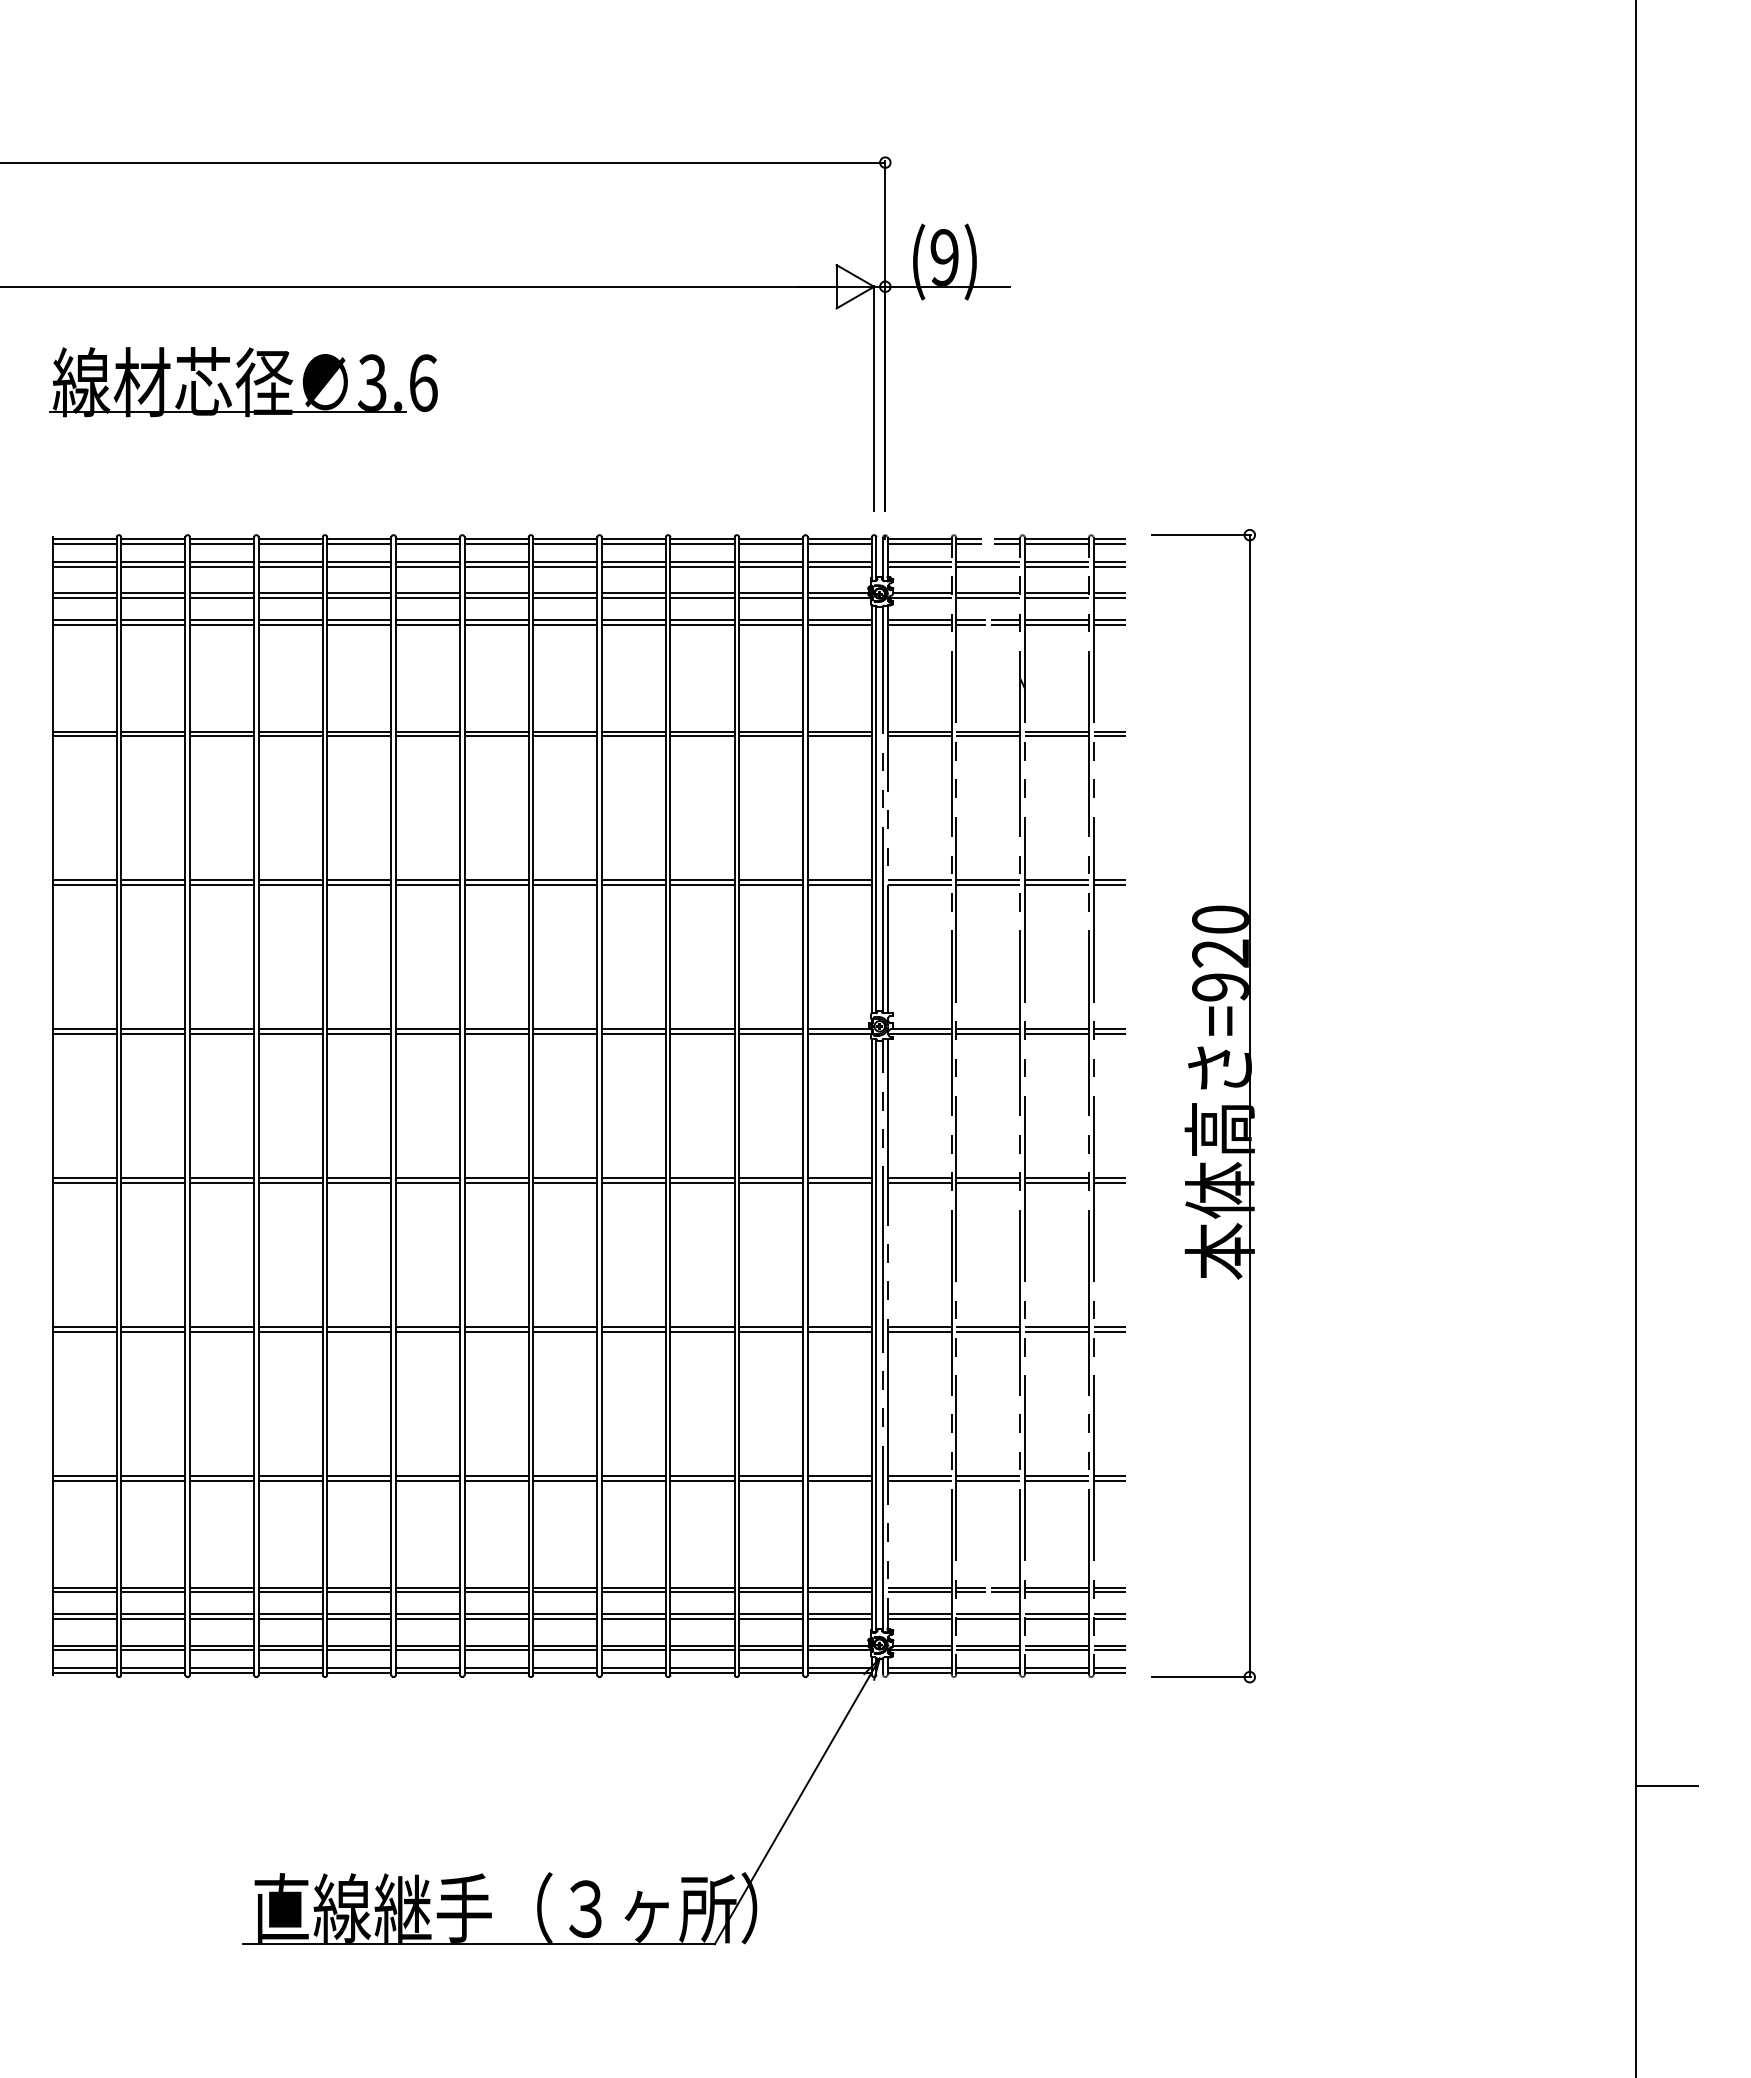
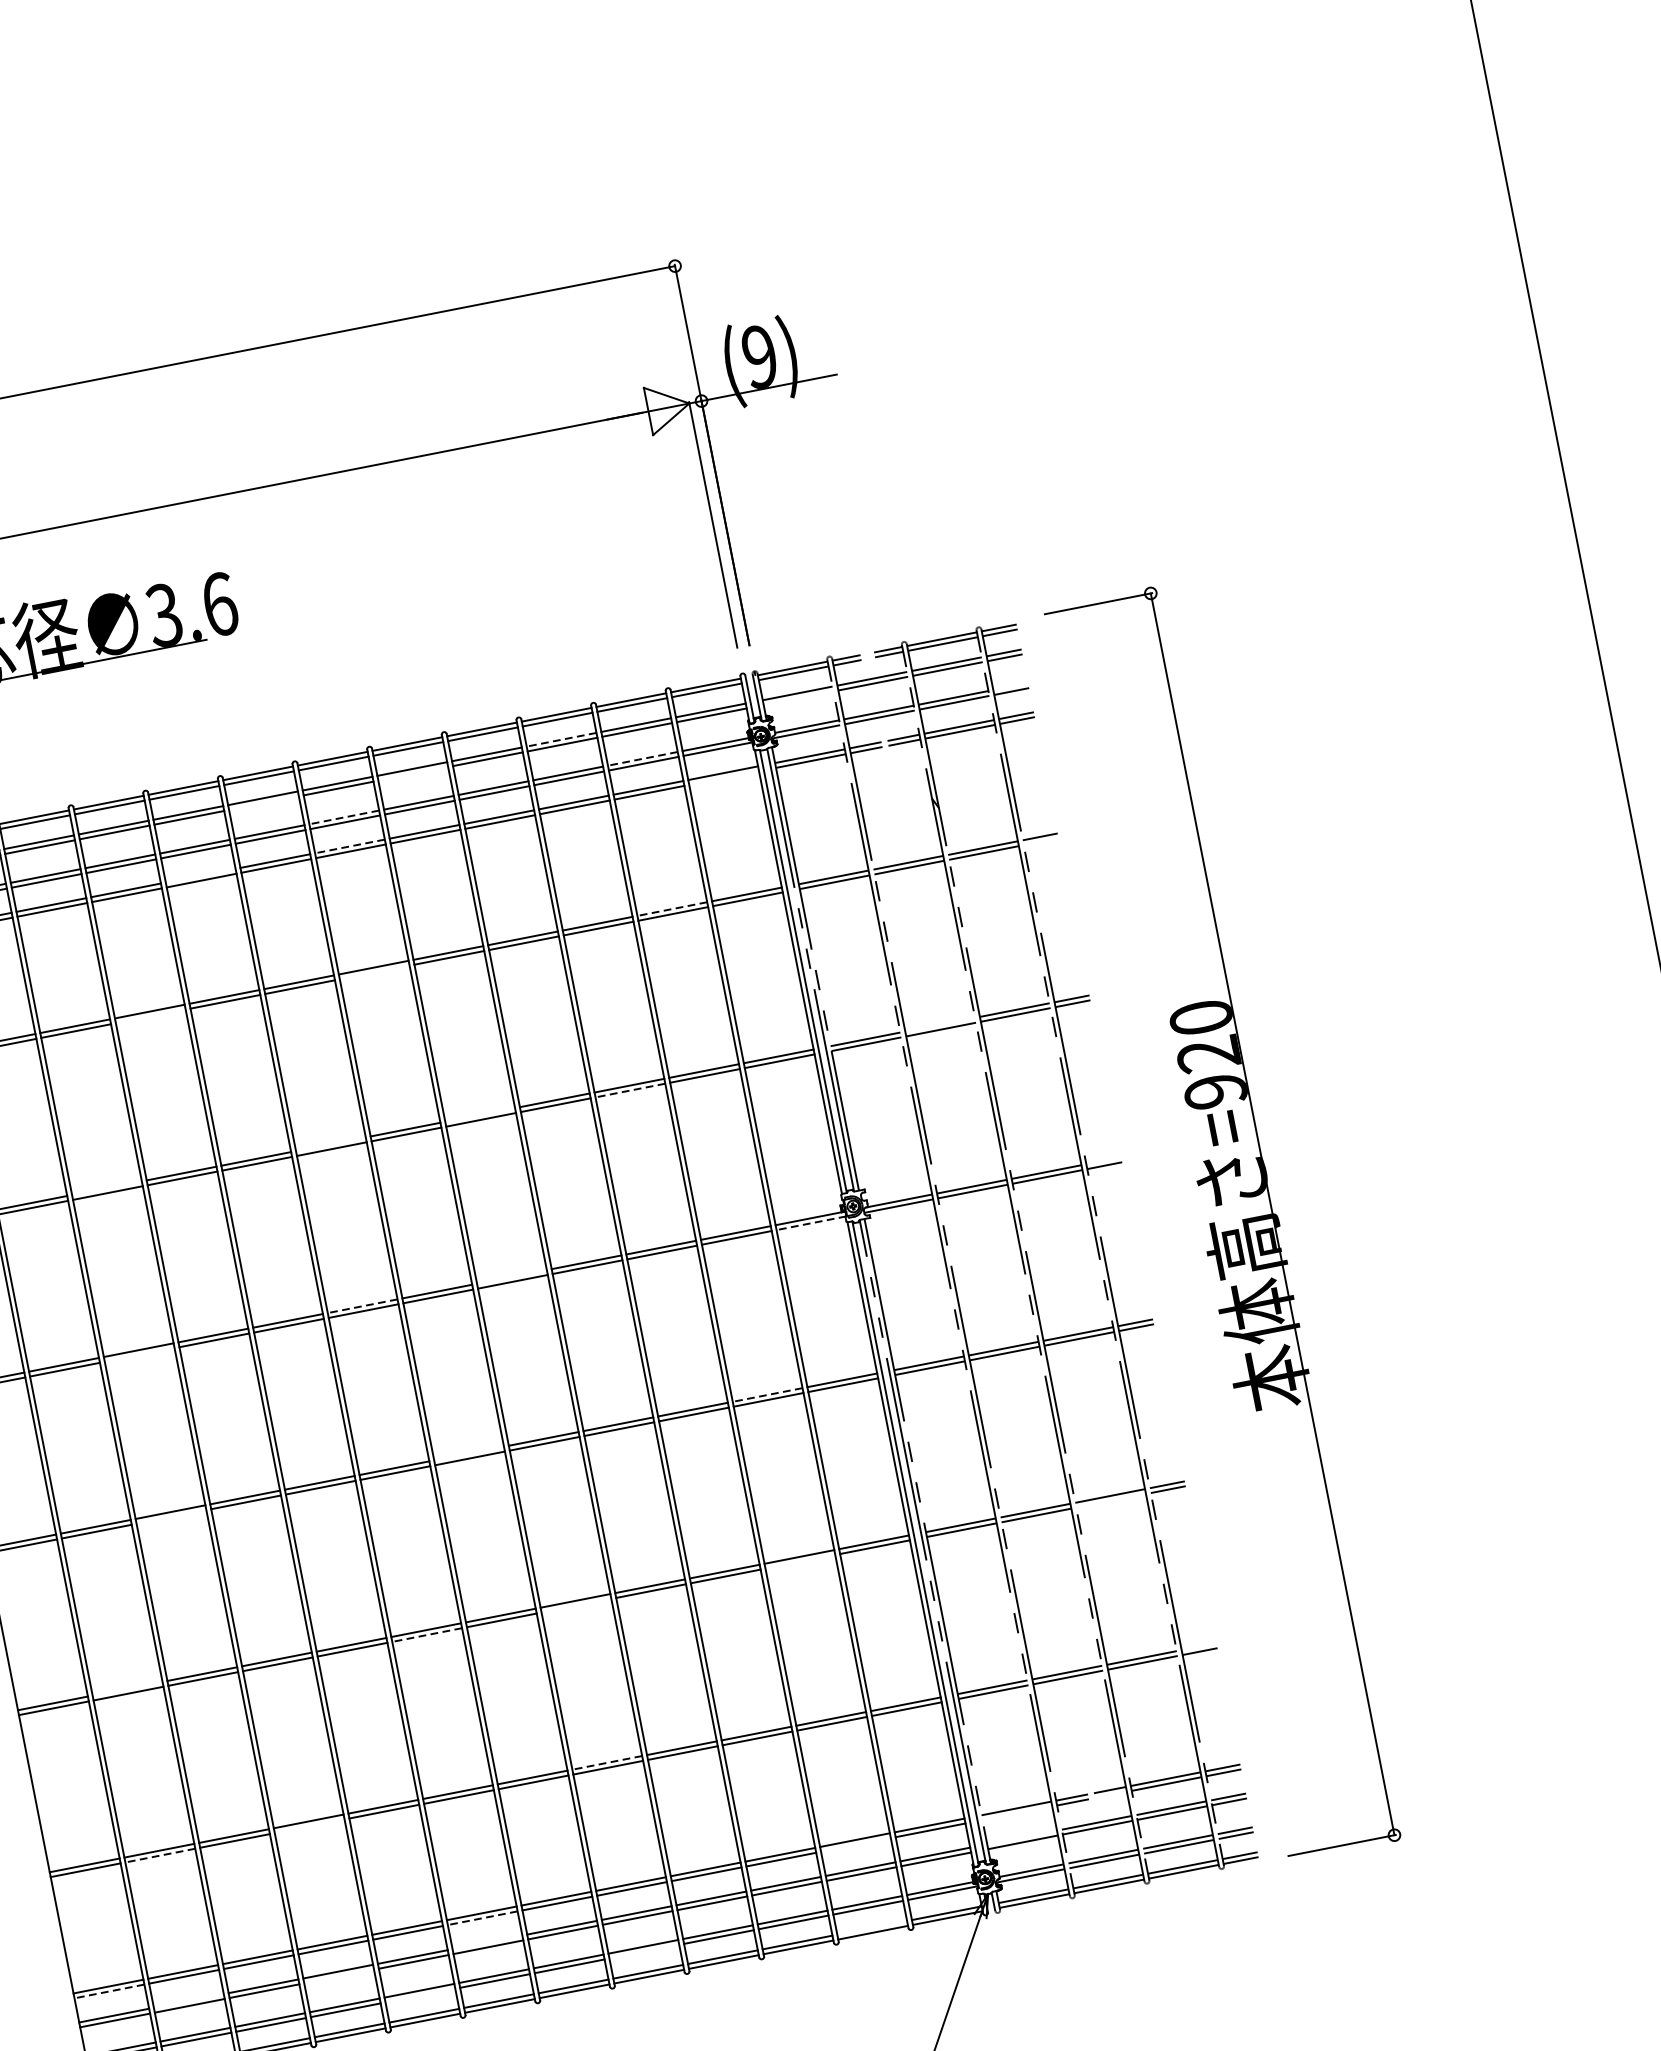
line: (702, 562) -> (561, 739), solid -> dashed
line: (427, 566) -> (263, 802), removed
line: (565, 566) -> (413, 773), removed
line: (919, 566) -> (798, 697), removed
line: (496, 593) -> (344, 817), solid -> dashed
line: (770, 593) -> (642, 759), solid -> dashed
line: (1109, 593) -> (1010, 686), removed
line: (359, 620) -> (200, 876), removed
line: (496, 620) -> (349, 846), solid -> dashed
line: (839, 624) -> (723, 778), removed
line: (770, 731) -> (671, 909), solid -> dashed
line: (290, 736) -> (150, 1017), removed
line: (496, 736) -> (374, 973), removed
line: (1109, 736) -> (1041, 842), removed
line: (221, 880) -> (106, 1188), removed
line: (427, 880) -> (330, 1144), removed
line: (565, 880) -> (480, 1114), removed
line: (988, 880) -> (940, 1024), removed
line: (702, 884) -> (630, 1090), solid -> dashed
line: (427, 1029) -> (362, 1306), solid -> dashed
line: (565, 1029) -> (512, 1276), removed
line: (1109, 1029) -> (1103, 1160), removed
line: (221, 1033) -> (139, 1354), removed
line: (839, 1033) -> (811, 1222), solid -> dashed
line: (496, 1178) -> (468, 1453), removed
line: (770, 1178) -> (766, 1395), solid -> dashed
line: (221, 1182) -> (170, 1516), removed
line: (153, 1327) -> (127, 1688), removed
line: (427, 1331) -> (426, 1634), solid -> dashed
line: (565, 1331) -> (576, 1605), removed
line: (771, 1331) -> (800, 1561), removed
line: (1056, 1331) -> (1110, 1500), removed
line: (564, 1476) -> (606, 1763), solid -> dashed
line: (1109, 1476) -> (1199, 1646), removed
line: (152, 1480) -> (159, 1855), solid -> dashed
line: (290, 1480) -> (309, 1826), removed
line: (84, 1592) -> (109, 1991), solid -> dashed
line: (427, 1592) -> (482, 1918), solid -> dashed
line: (771, 1592) -> (856, 1845), removed
line: (919, 1592) -> (1017, 1813), removed
line: (1005, 1592) -> (1110, 1795), removed
line: (153, 1614) -> (189, 2000), removed
line: (427, 1614) -> (486, 1942), removed
line: (919, 1614) -> (1021, 1837), removed
line: (290, 1618) -> (338, 1976), removed
line: (359, 1649) -> (420, 1995), removed
line: (565, 1649) -> (644, 1951), removed
line: (771, 1668) -> (872, 1927), removed

